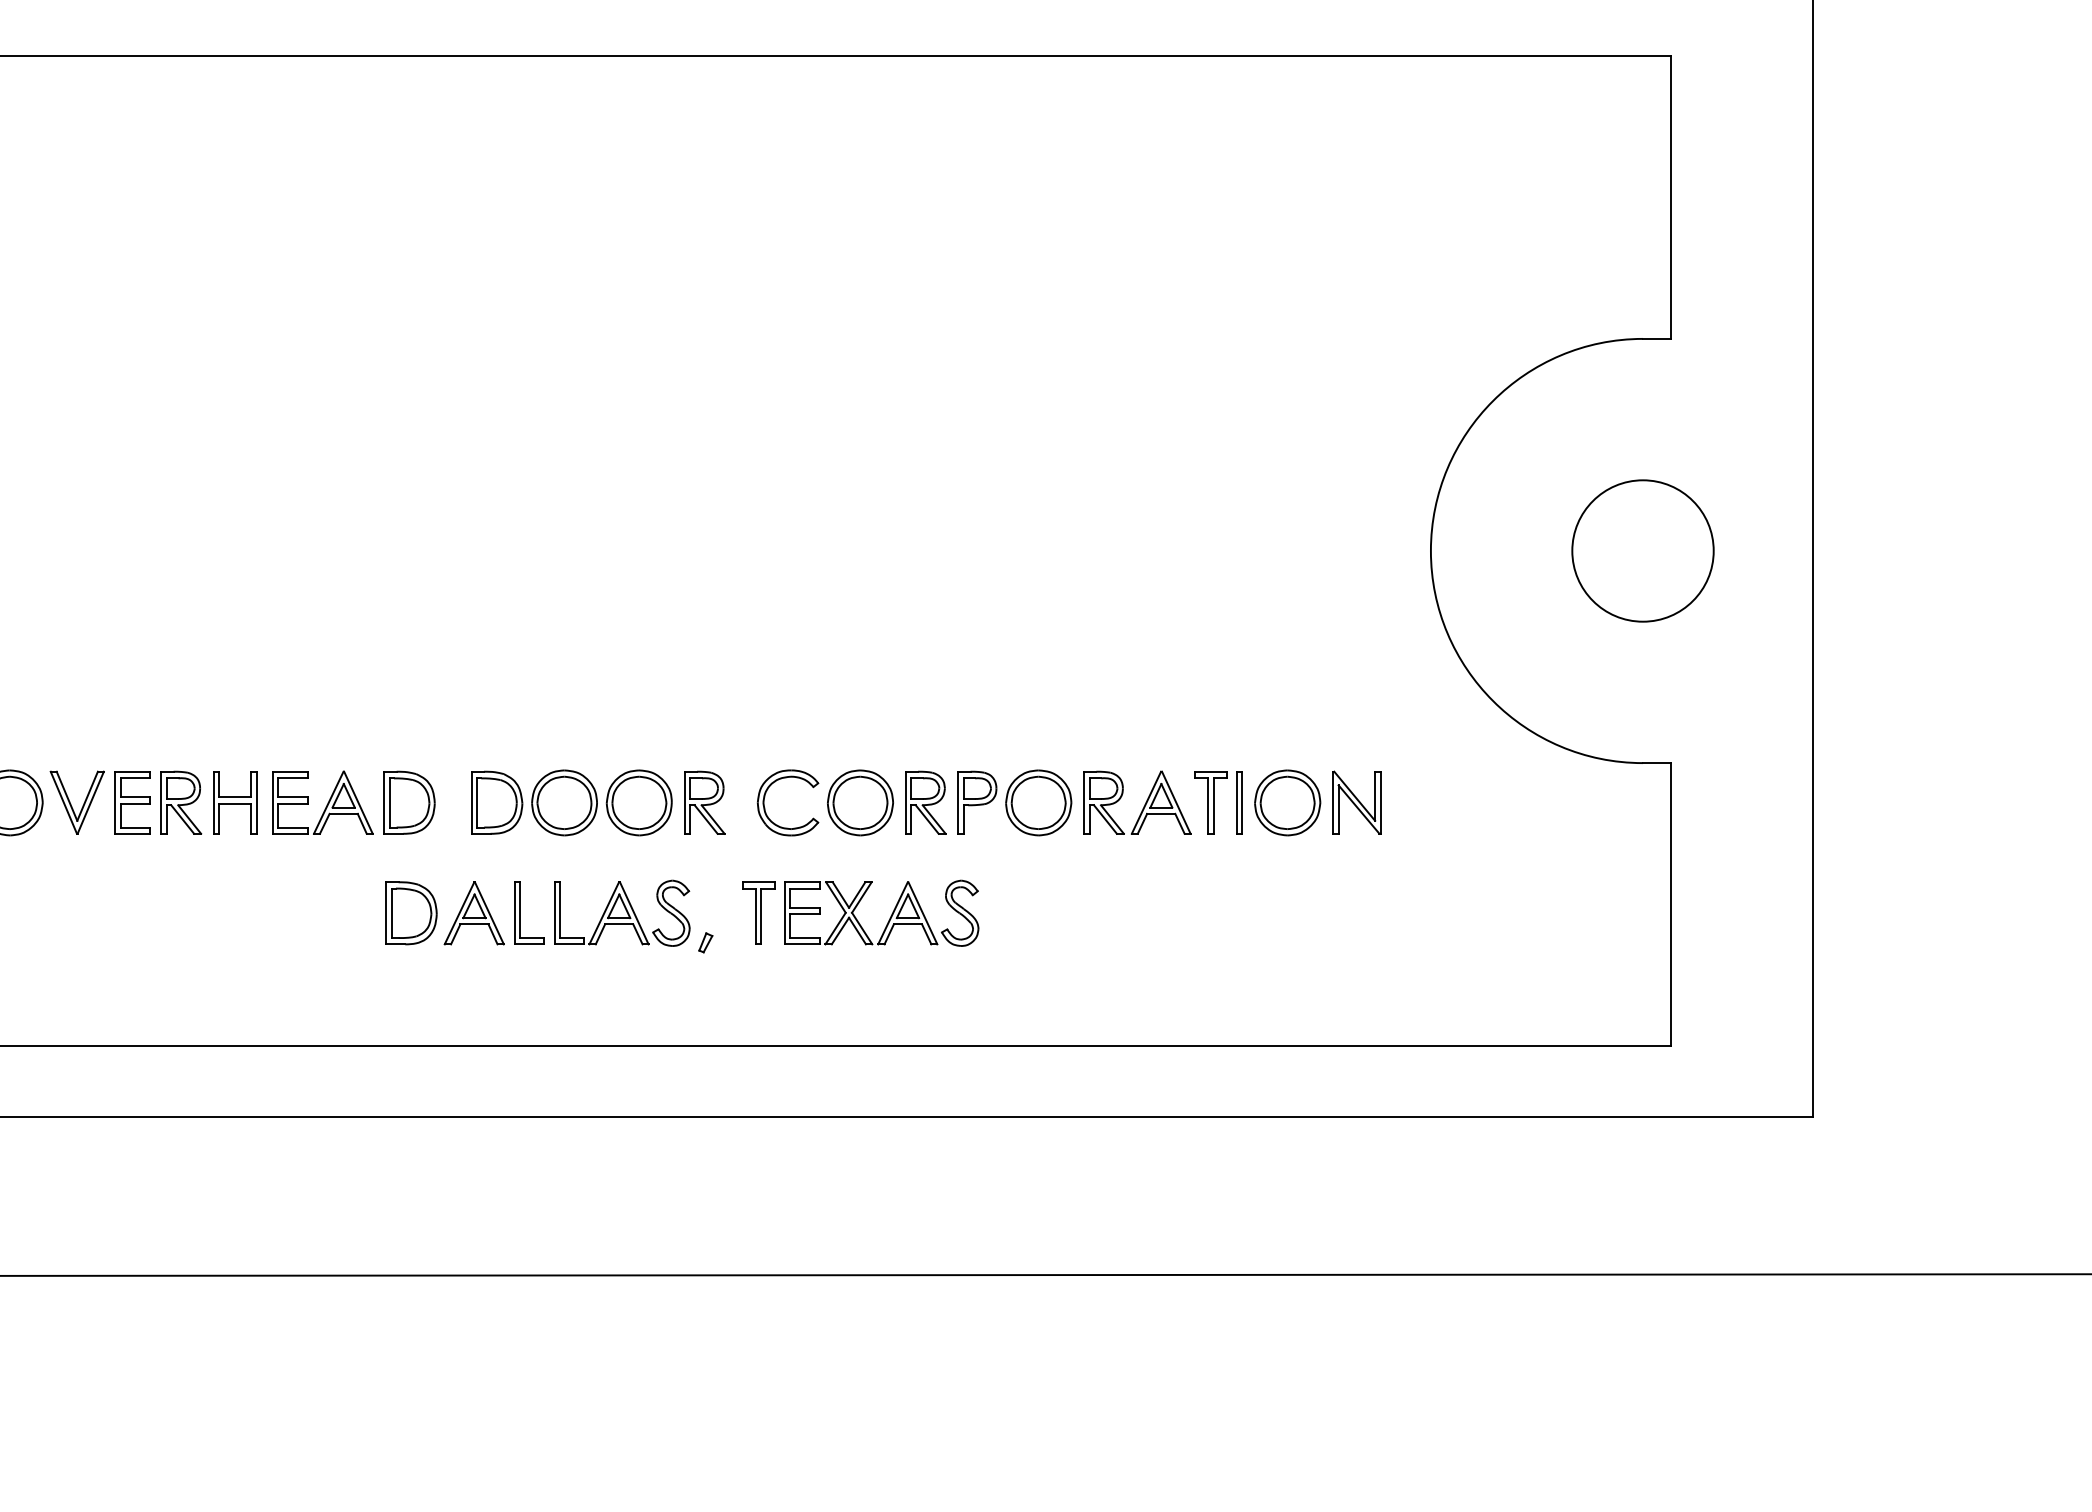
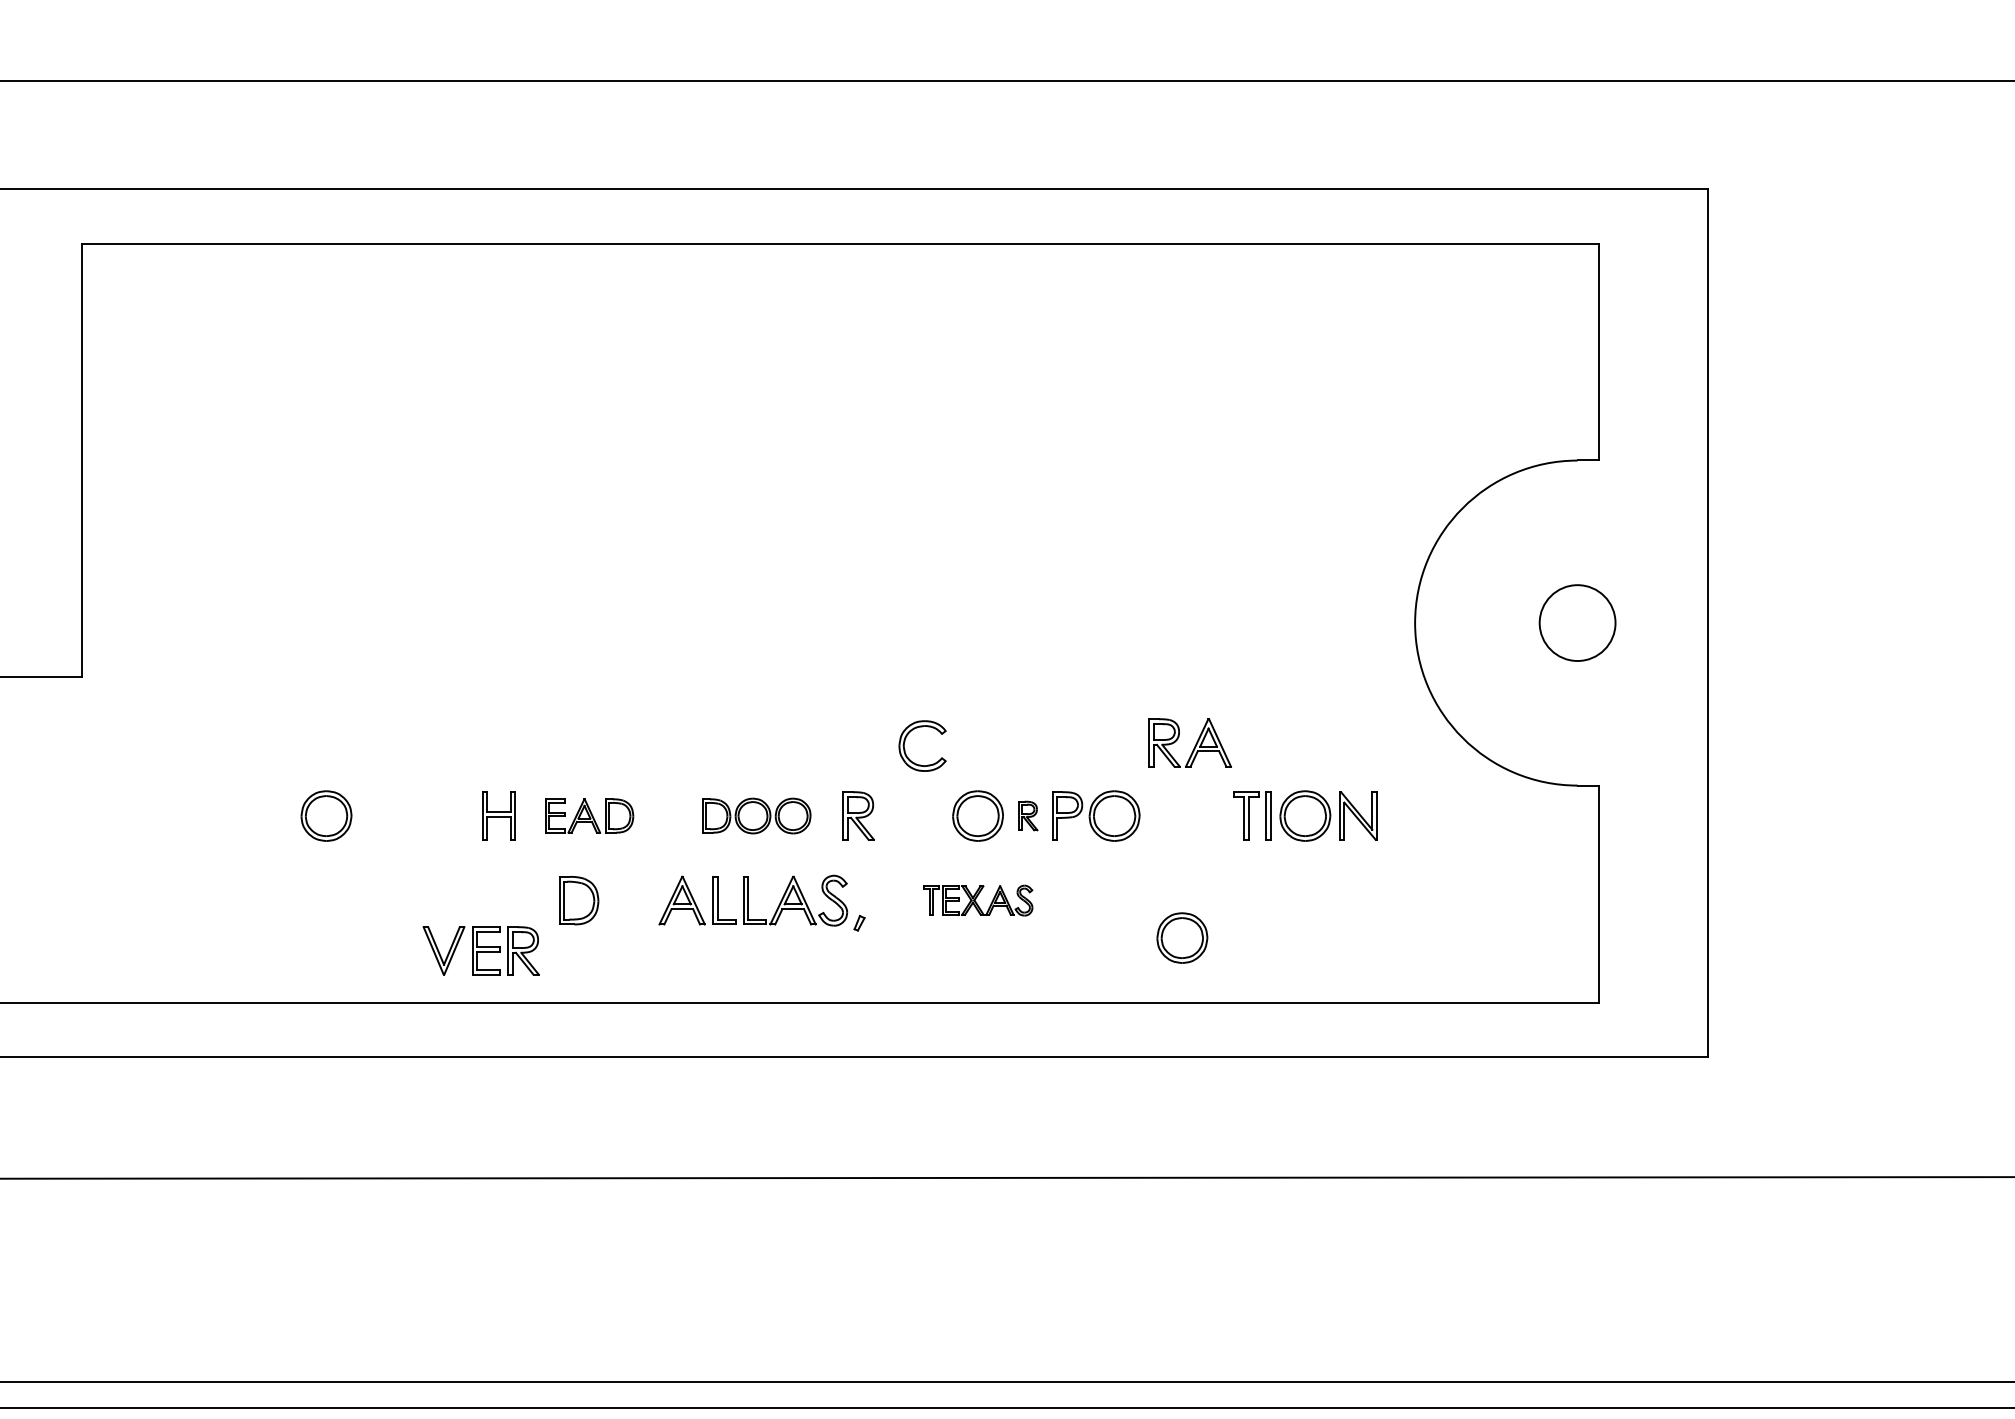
circle: (1642, 550) -> (1577, 622), size x0.7
part: (767, 793) -> (906, 738), moved
part: (124, 802) -> (480, 950), moved
part: (353, 802) -> (589, 815), size x0.7
part: (571, 802) -> (756, 815), size x0.7
part: (926, 802) -> (1028, 815), size x0.6
part: (1144, 803) -> (1195, 743), moved
part: (412, 913) -> (579, 900), moved
part: (861, 913) -> (978, 900), size x0.6
part: (1127, 961) -> (1182, 937), added

